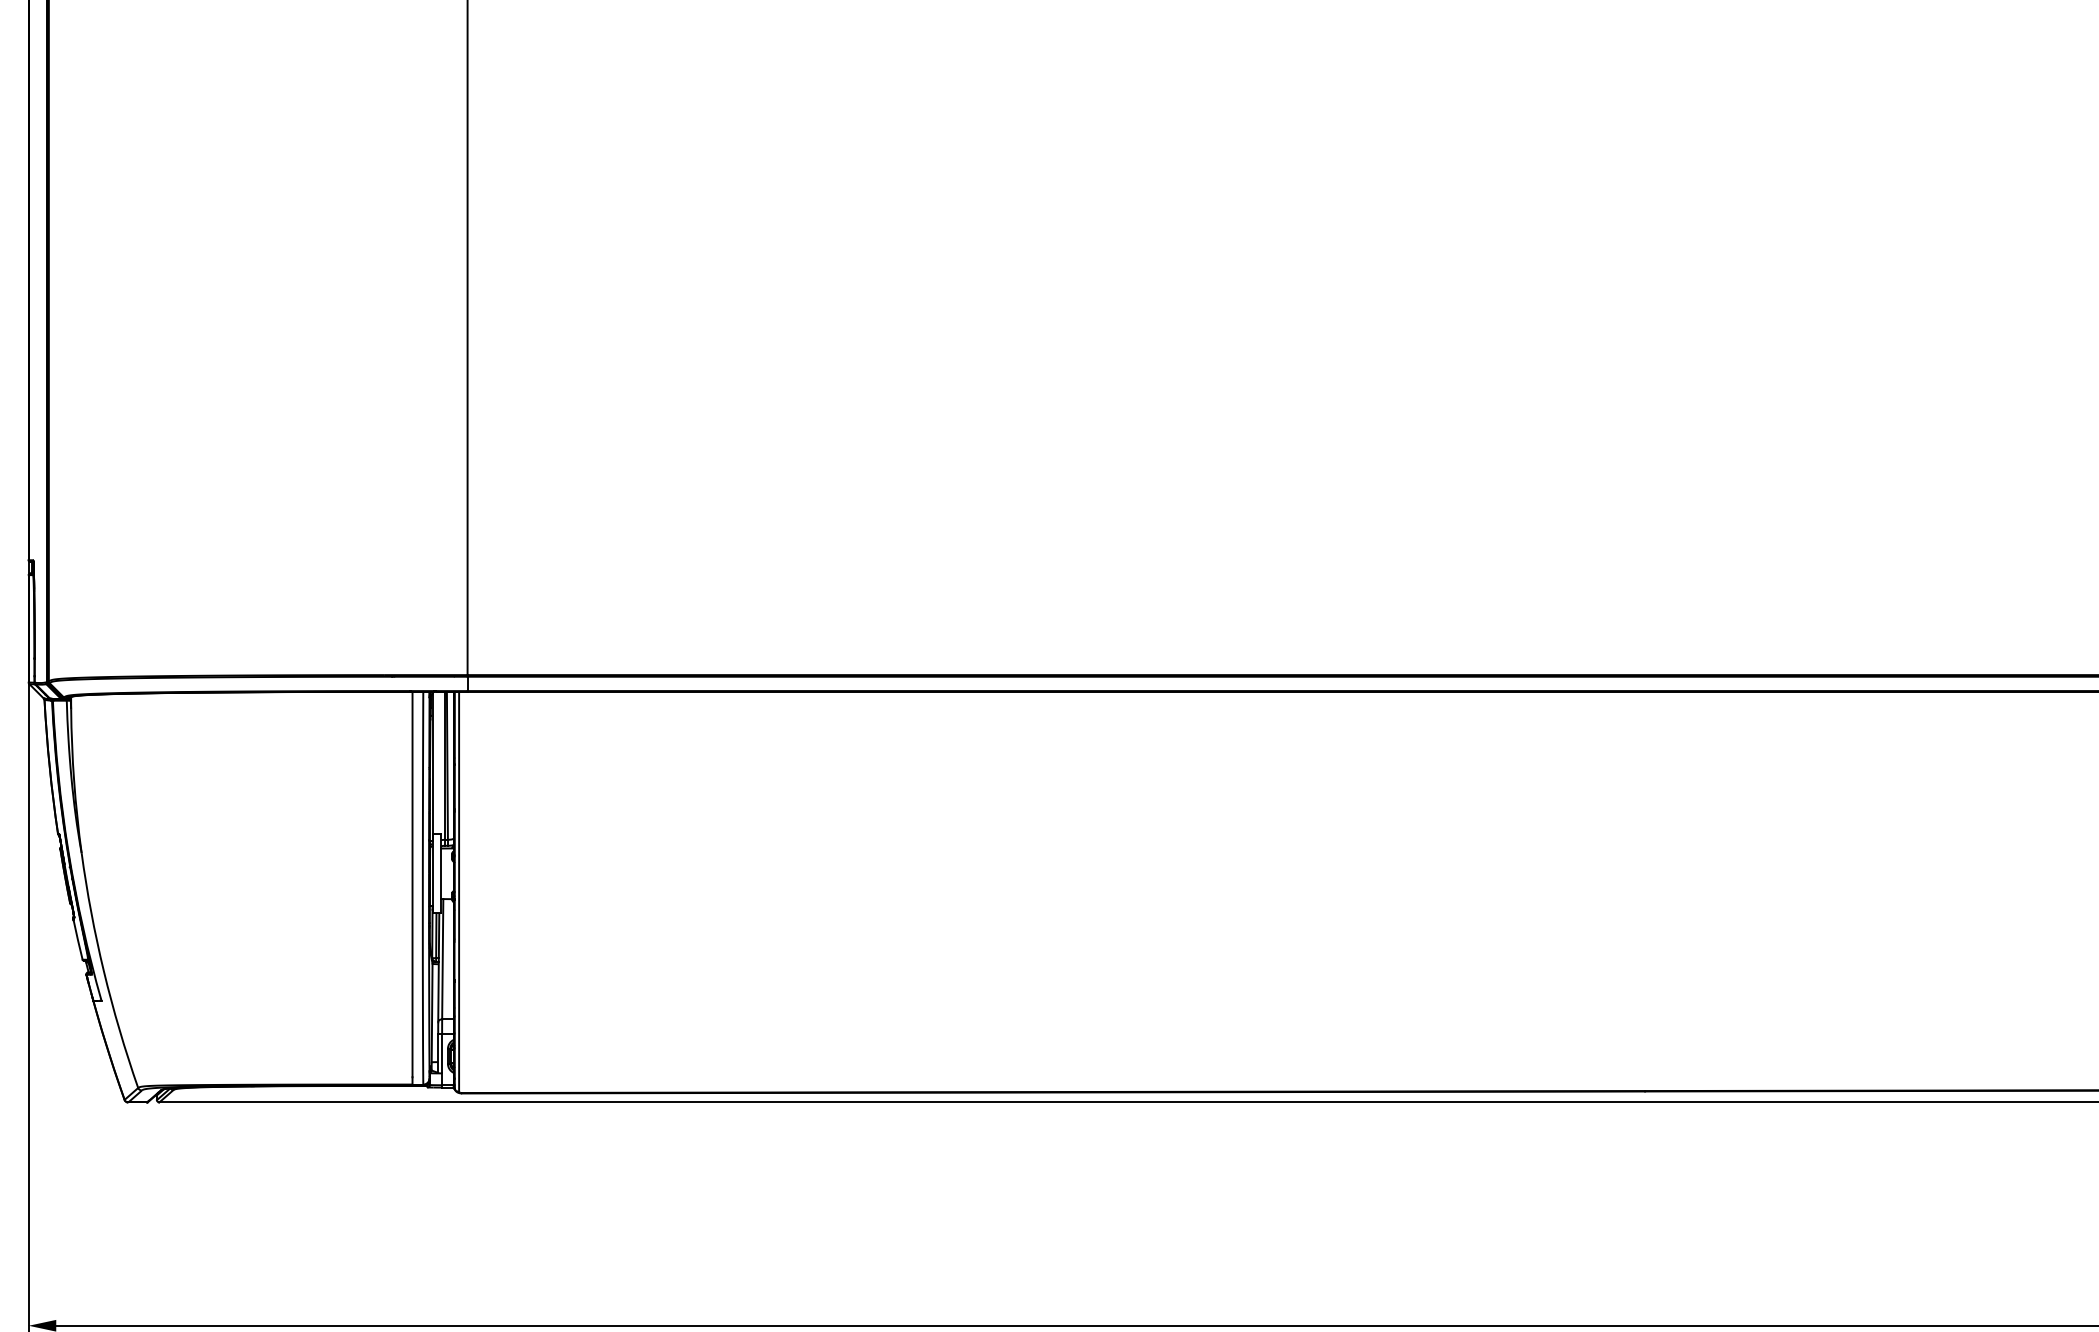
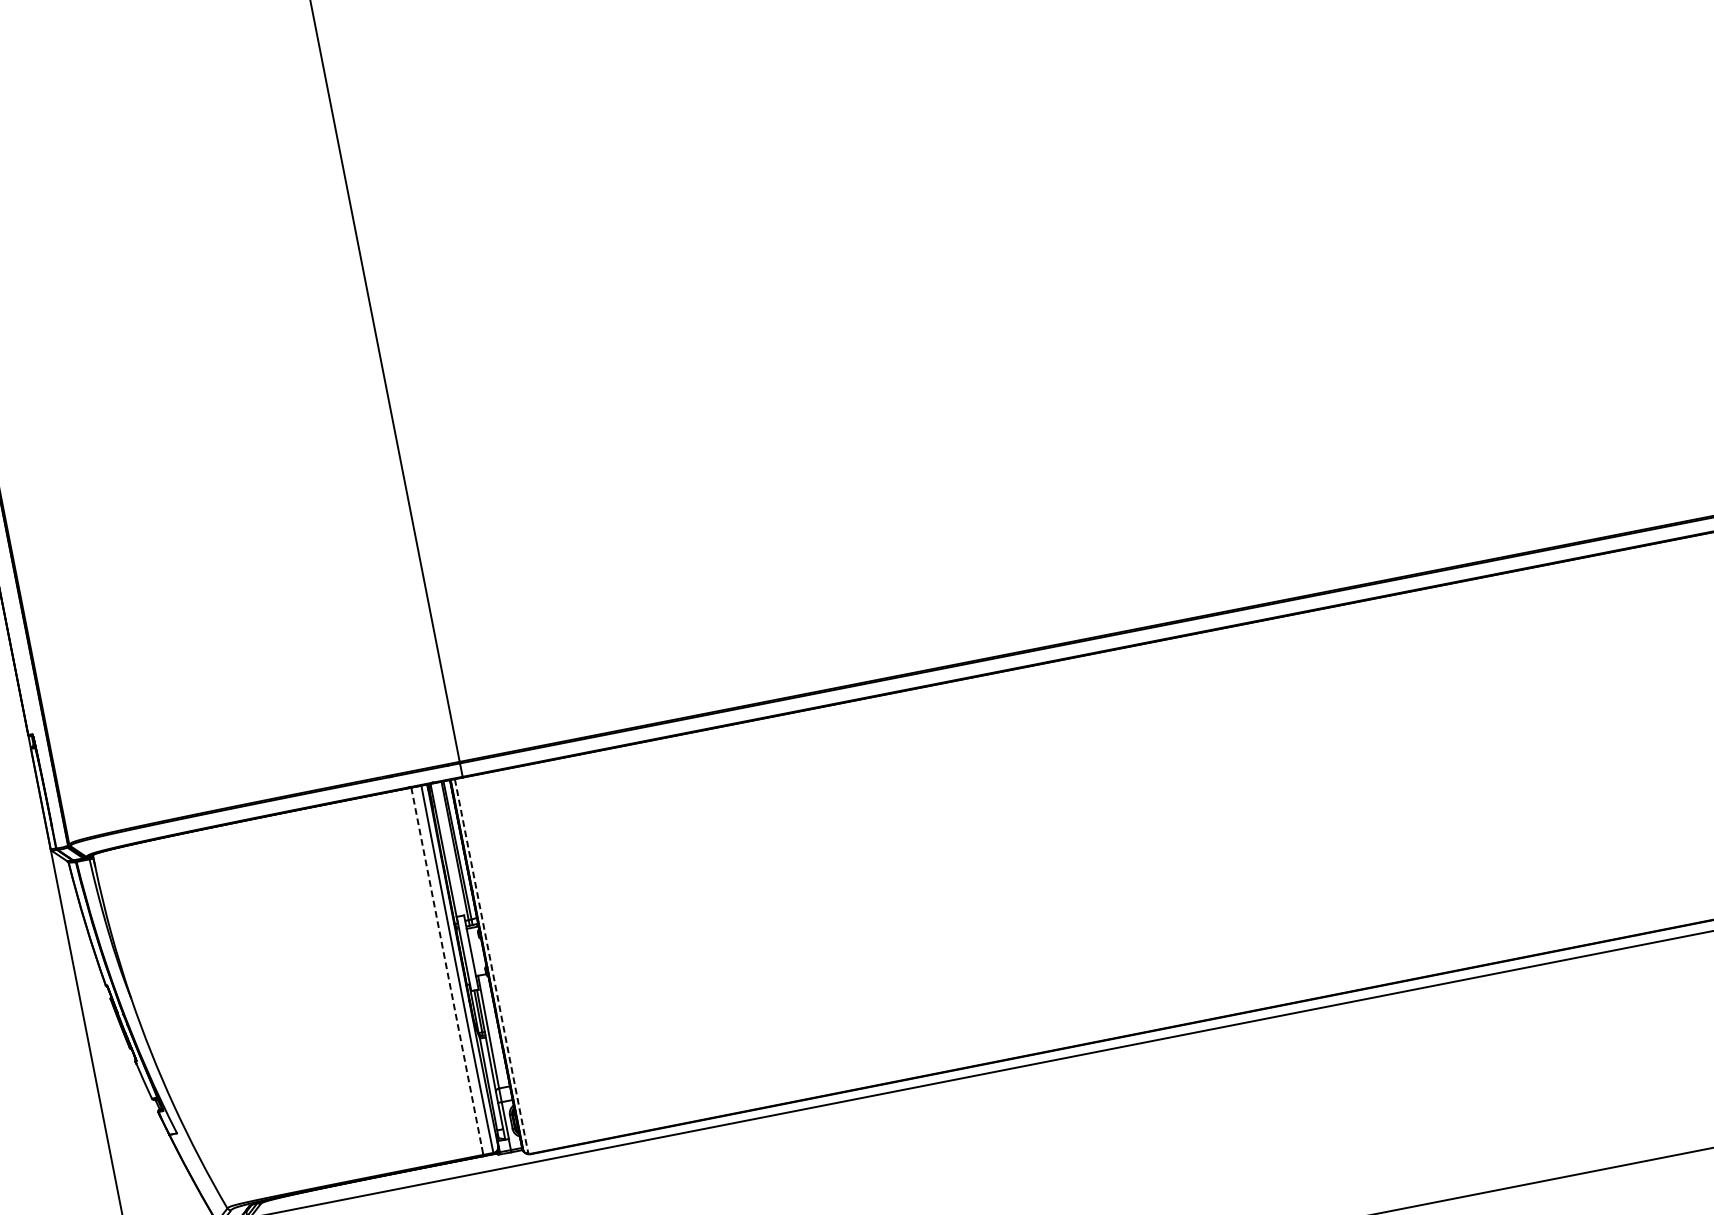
line: (412, 884) -> (446, 967), solid -> dashed
line: (459, 891) -> (491, 965), solid -> dashed

